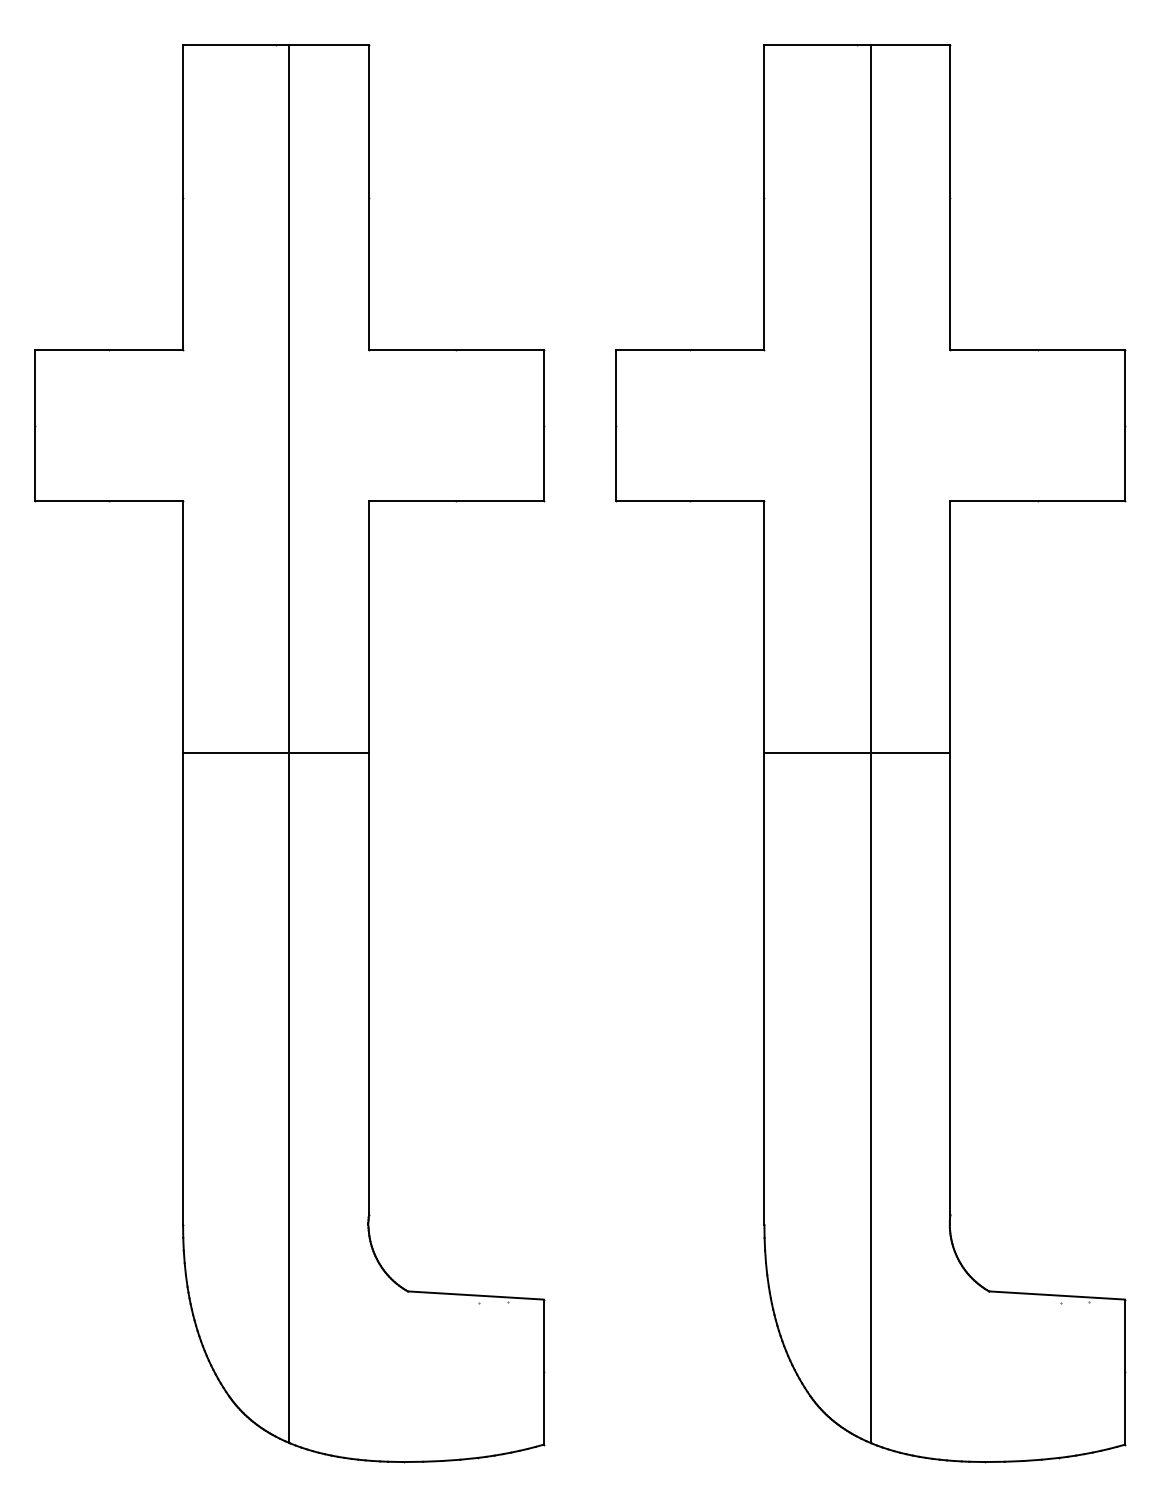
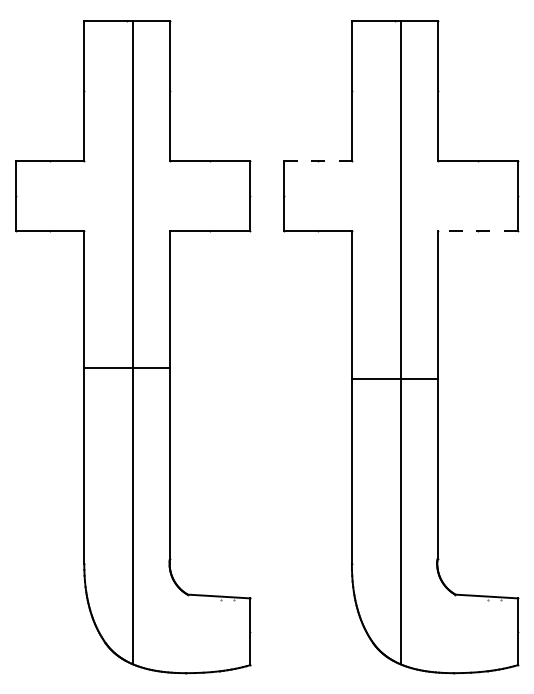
line: (691, 350) -> (318, 161), solid -> dashed
line: (1037, 500) -> (477, 230), solid -> dashed
line: (274, 752) -> (126, 367), moved
line: (856, 752) -> (394, 378), moved

